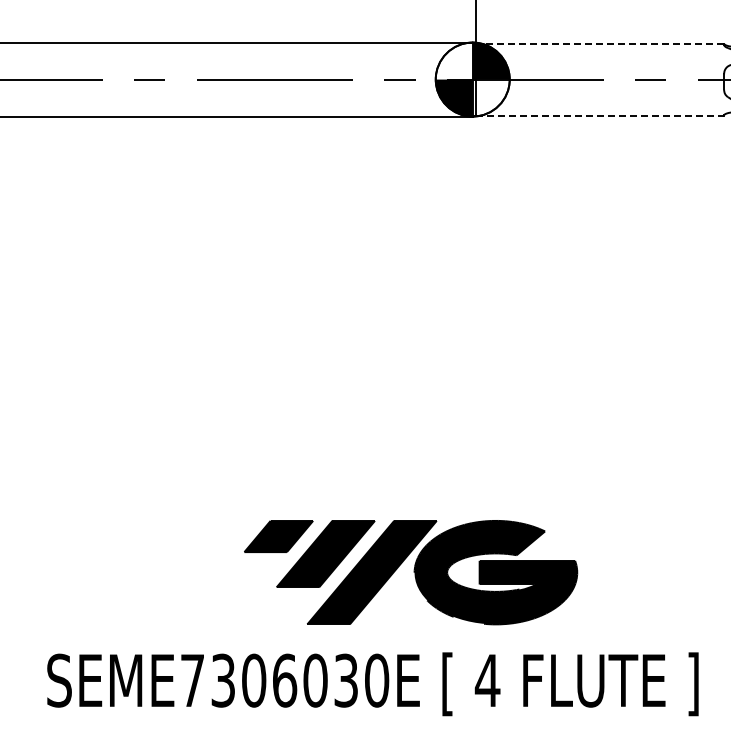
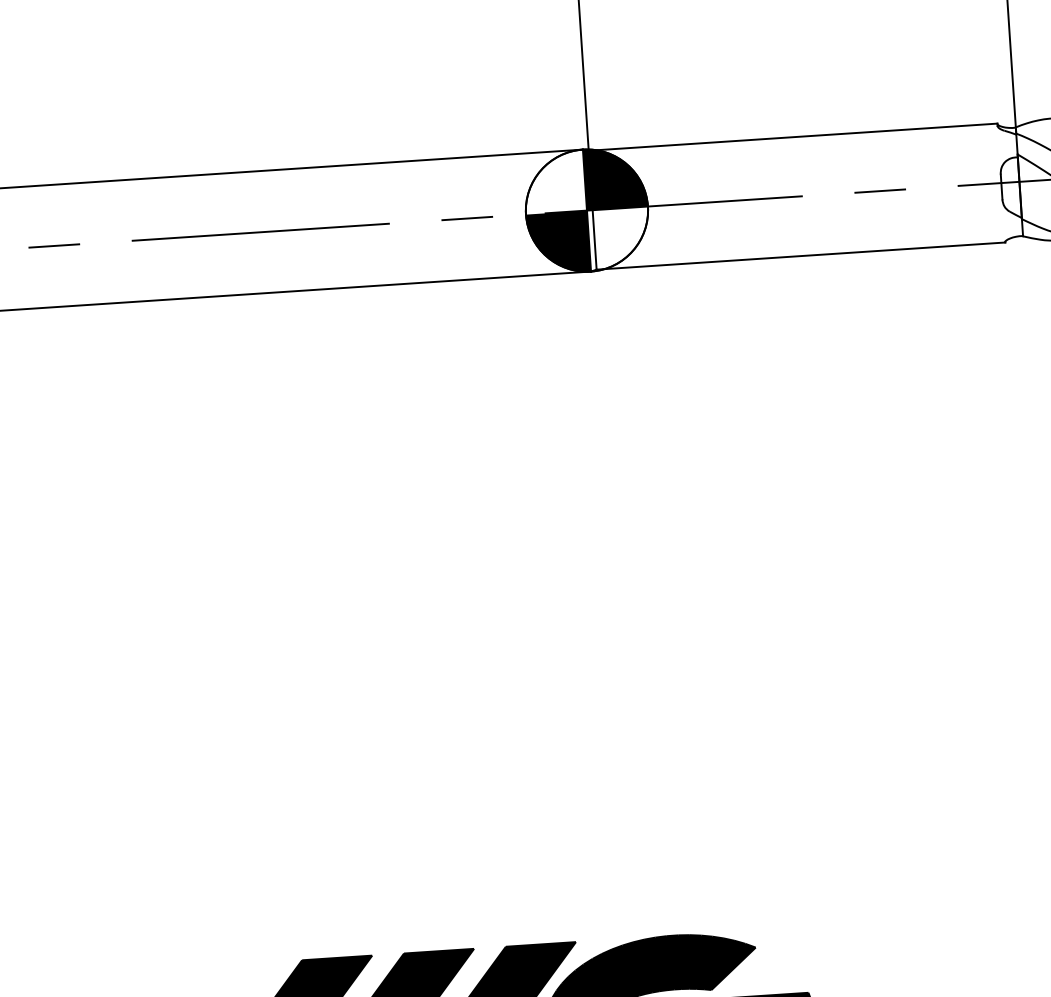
line: (600, 43) -> (793, 137), dashed -> solid
line: (600, 115) -> (801, 255), dashed -> solid

